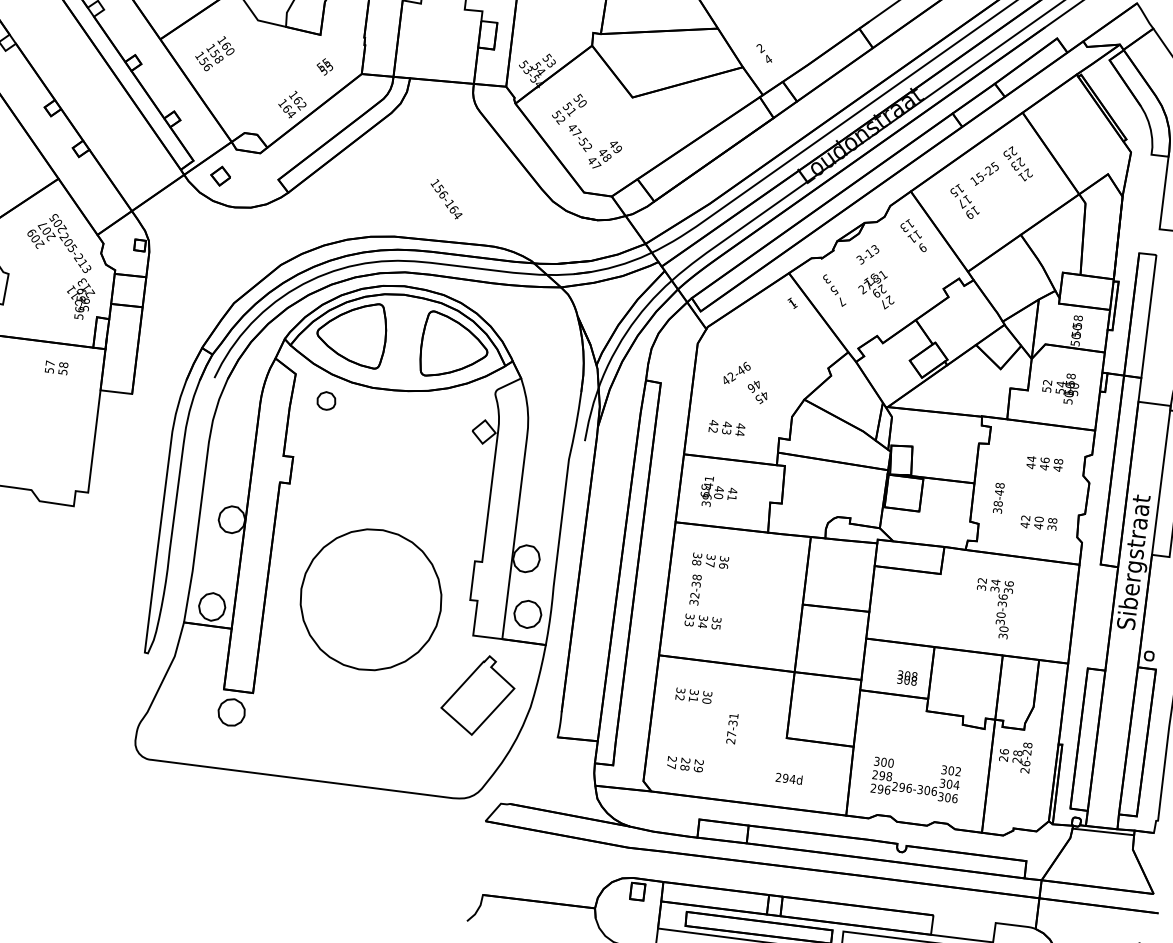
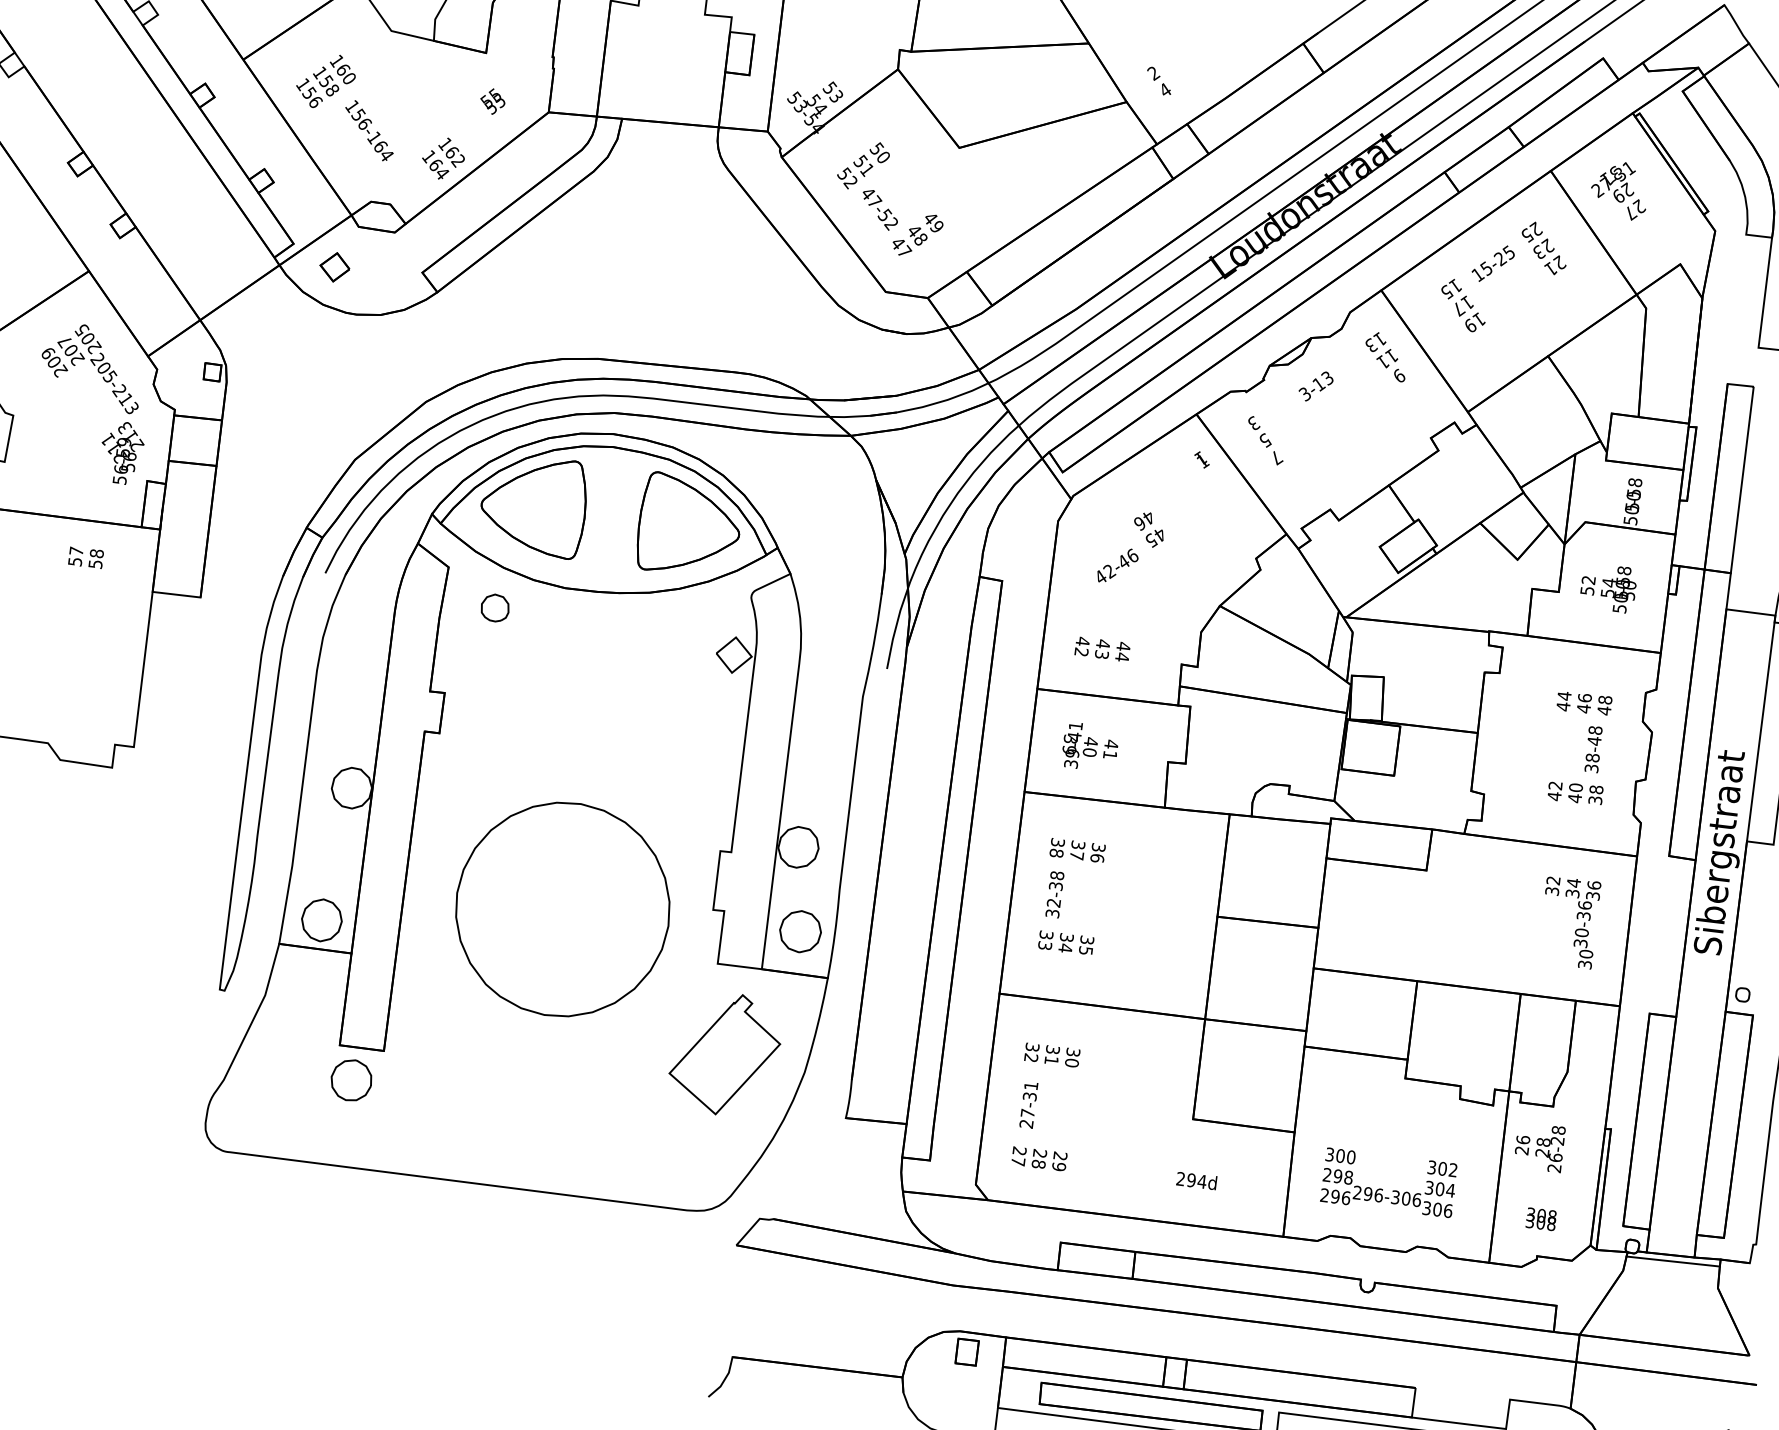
text: (446, 199) -> (369, 131), moved
text: (876, 290) -> (1618, 191), moved
text: (757, 392) -> (1148, 530), moved
text: (998, 498) -> (1593, 749), moved
text: (995, 608) -> (1573, 922), moved
text: (907, 677) -> (1541, 1218), moved
text: (732, 729) -> (1028, 1106), moved

